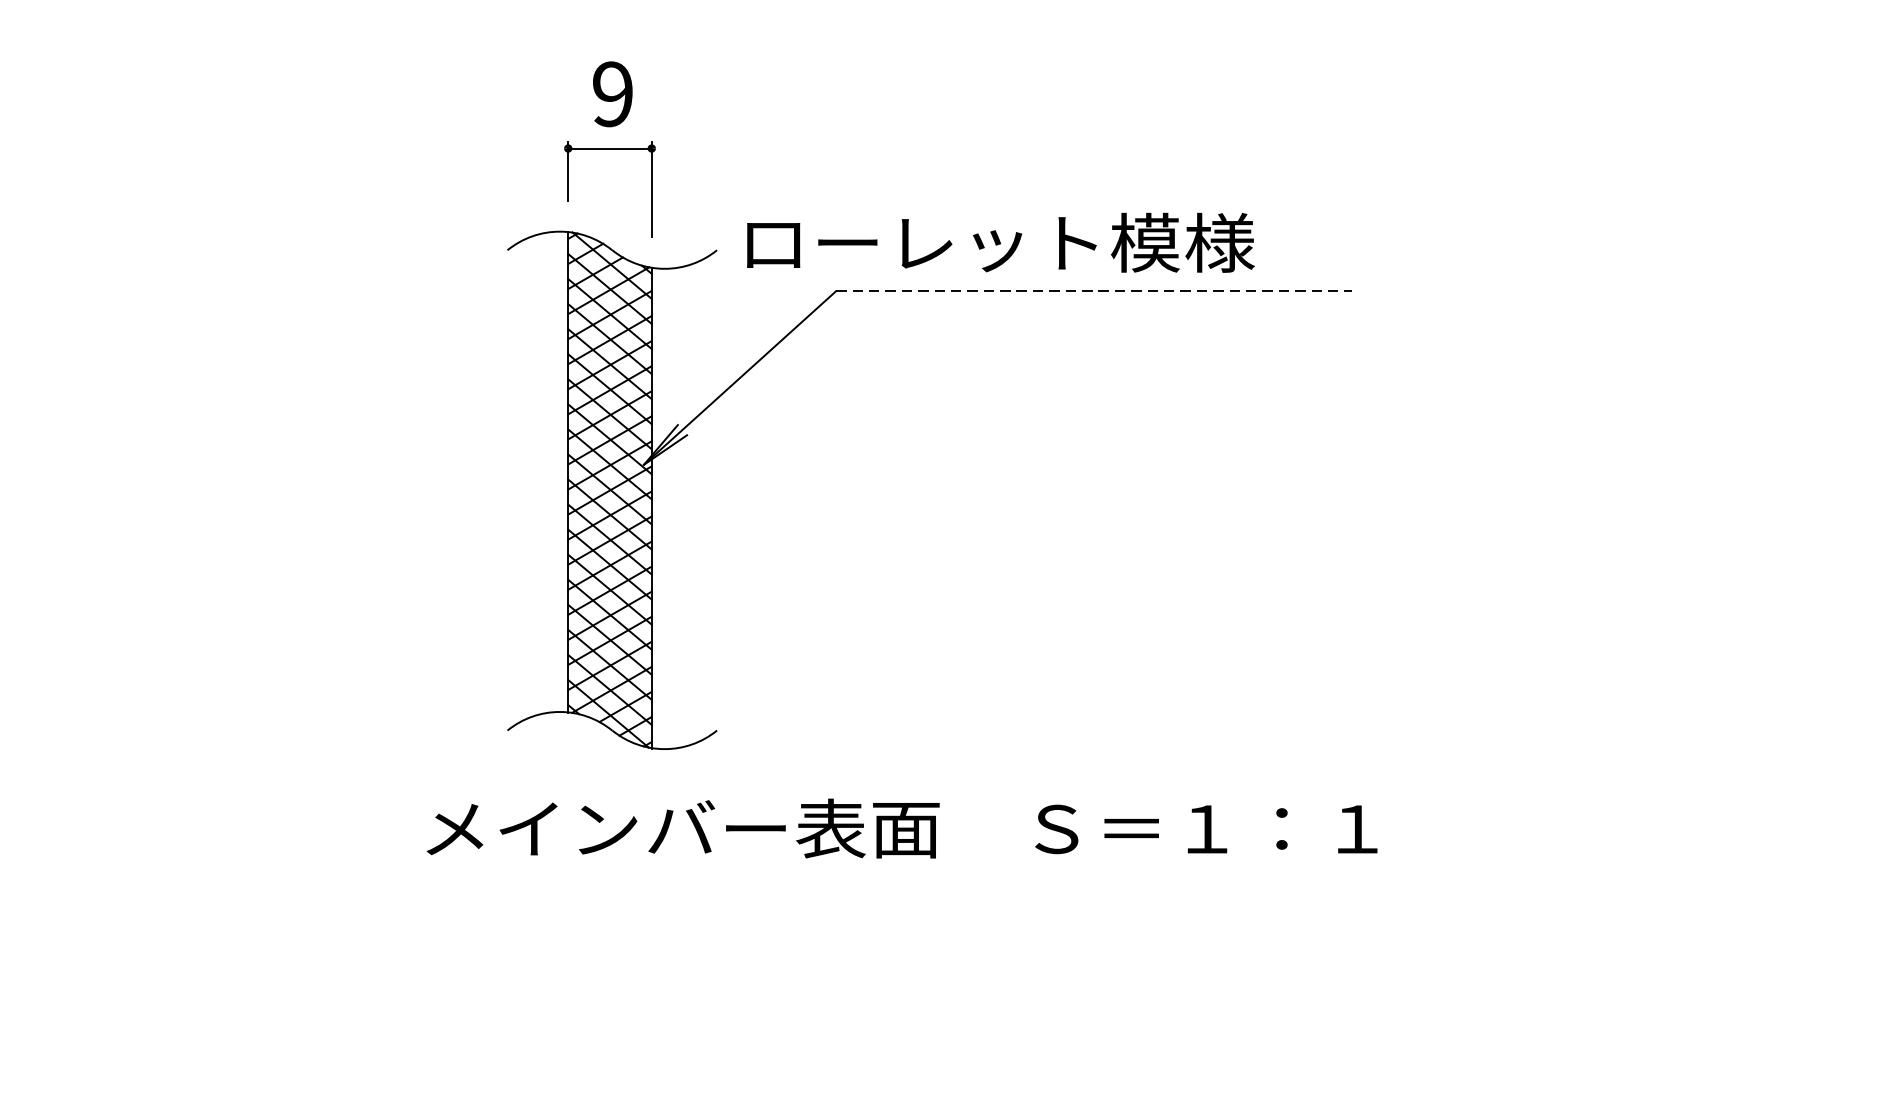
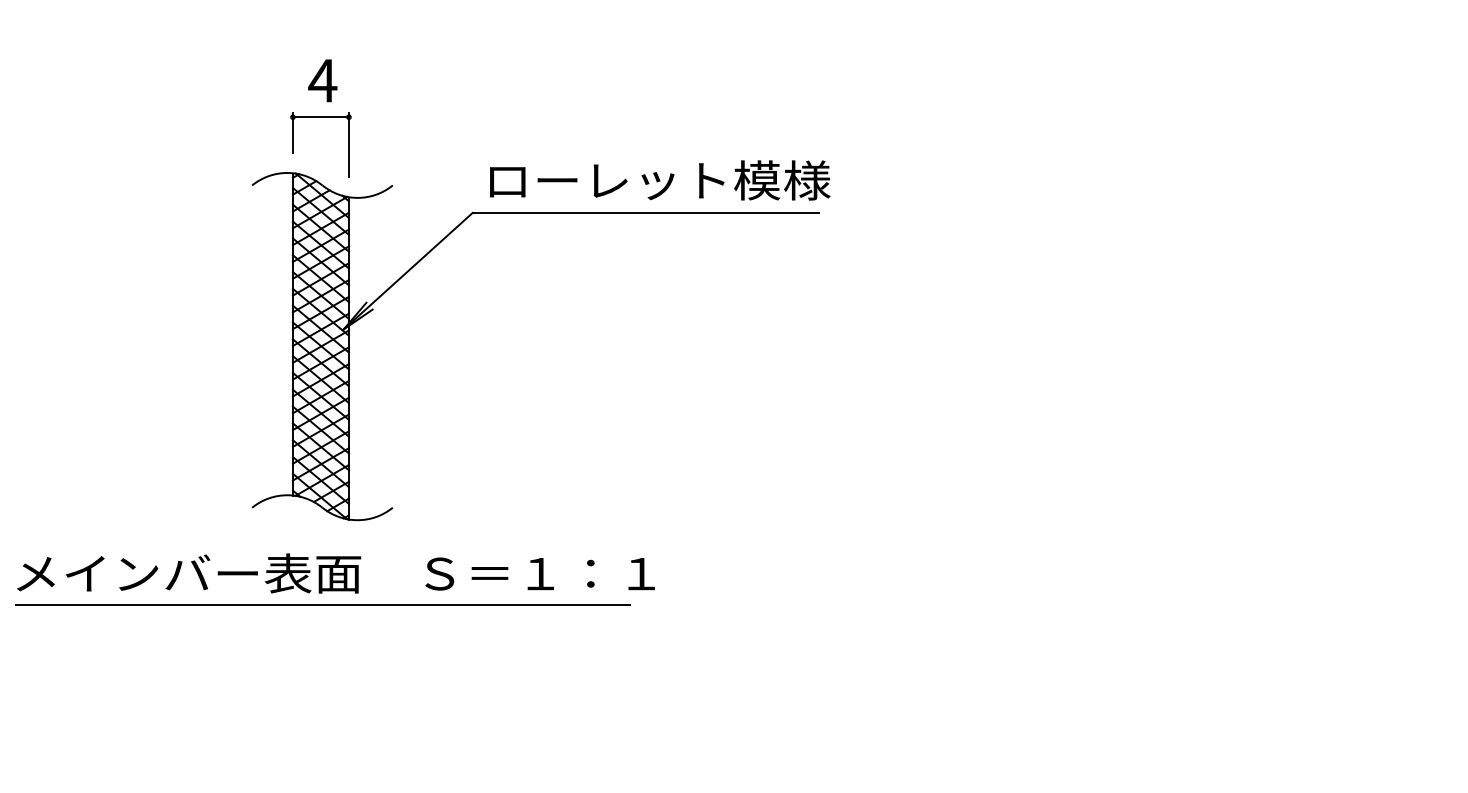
text: (612, 93) -> (322, 80), 9 -> 4
text: (1001, 242) -> (660, 180), moved
line: (1095, 290) -> (646, 212), dashed -> solid
text: (901, 828) -> (335, 573), moved
line: (612, 876) -> (322, 605), added

